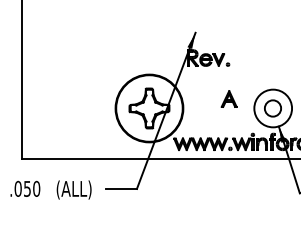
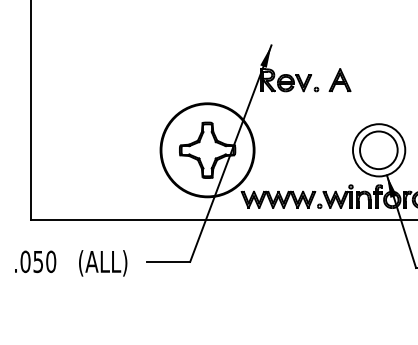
part: (228, 99) -> (339, 80), moved
circle: (272, 108) -> (378, 150), size x1.67

